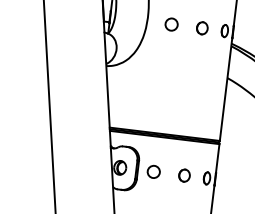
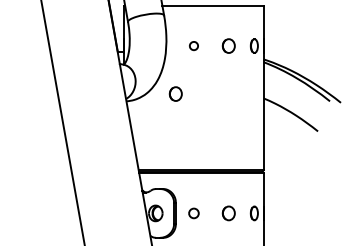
circle: (171, 24) -> (193, 45), size x0.6
part: (150, 64) -> (175, 93), added
circle: (153, 171) -> (193, 213), size x0.7

